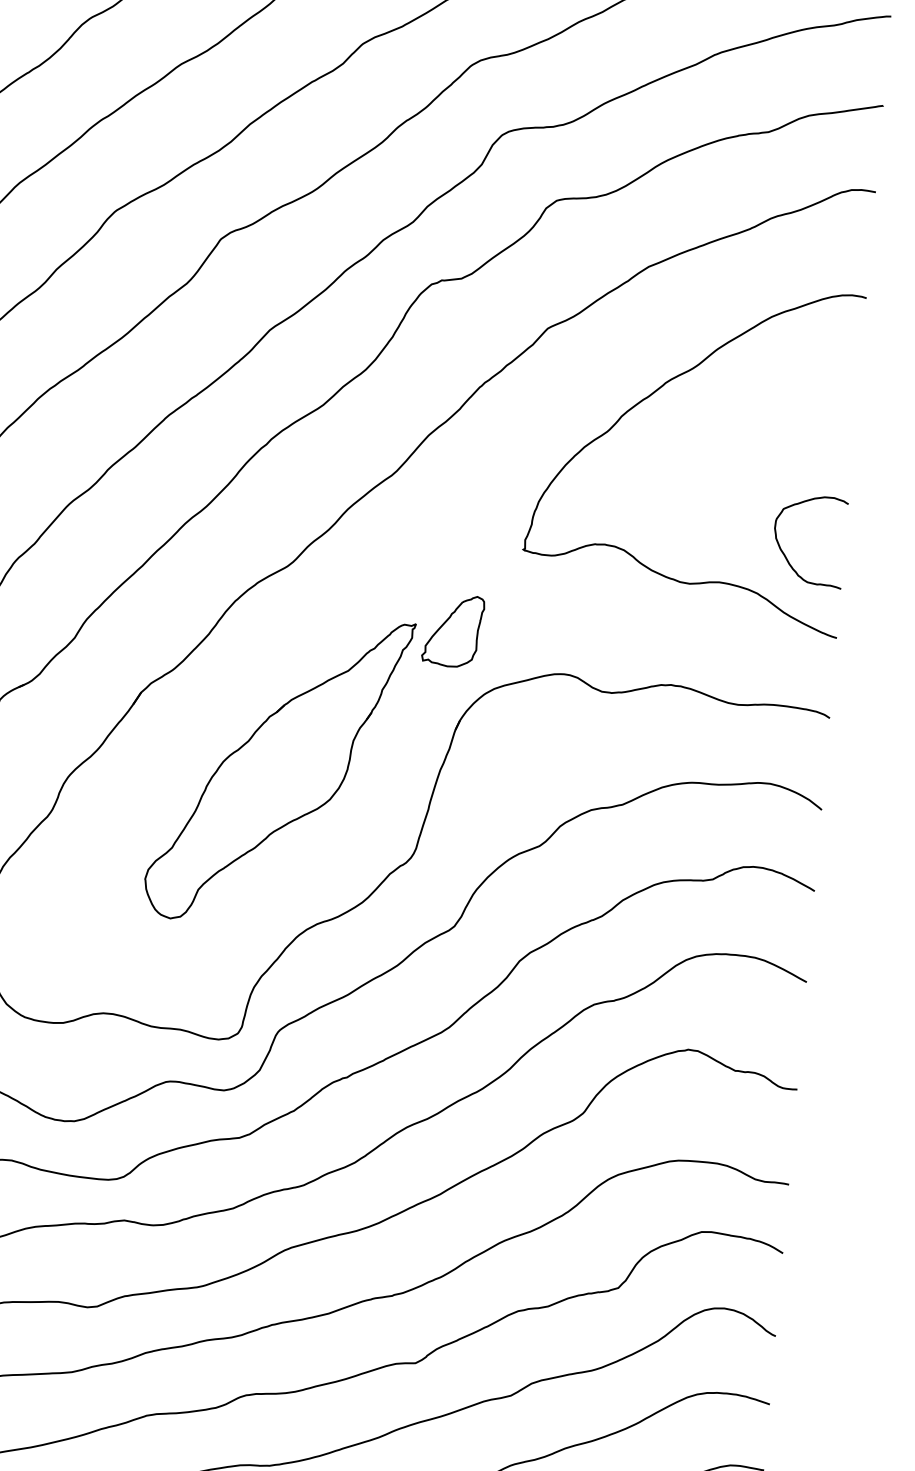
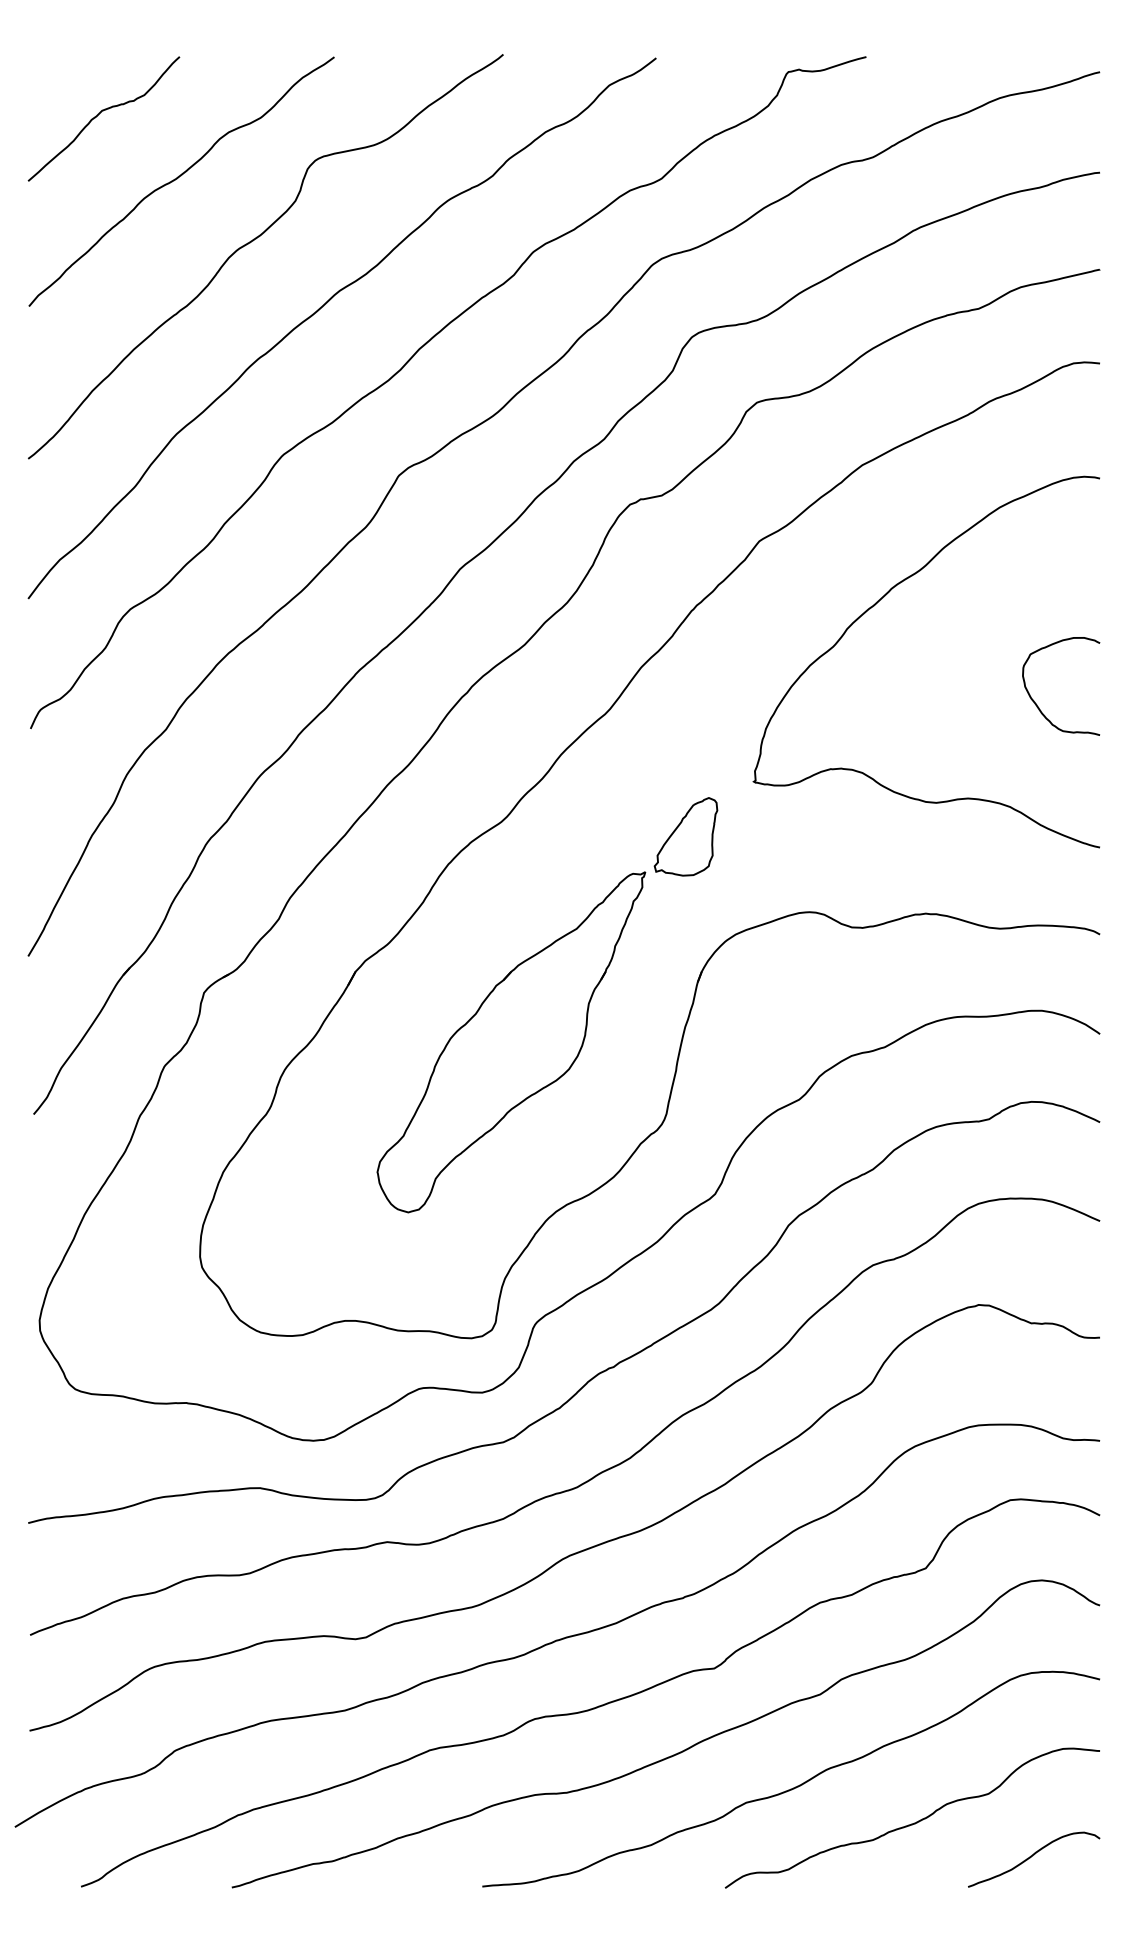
curve: (786, 555) -> (1037, 704), moved
part: (452, 630) -> (685, 836), moved

